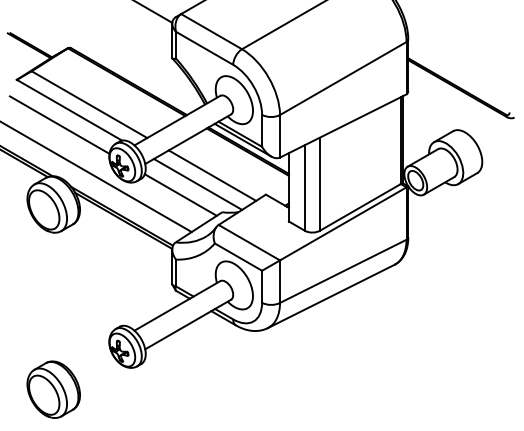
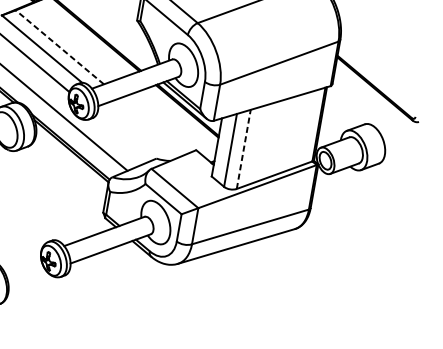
line: (89, 104) -> (59, 47), solid -> dashed
line: (212, 175) -> (153, 125), removed
line: (197, 184) -> (139, 131), removed
line: (320, 184) -> (244, 149), solid -> dashed
line: (180, 194) -> (123, 137), removed

